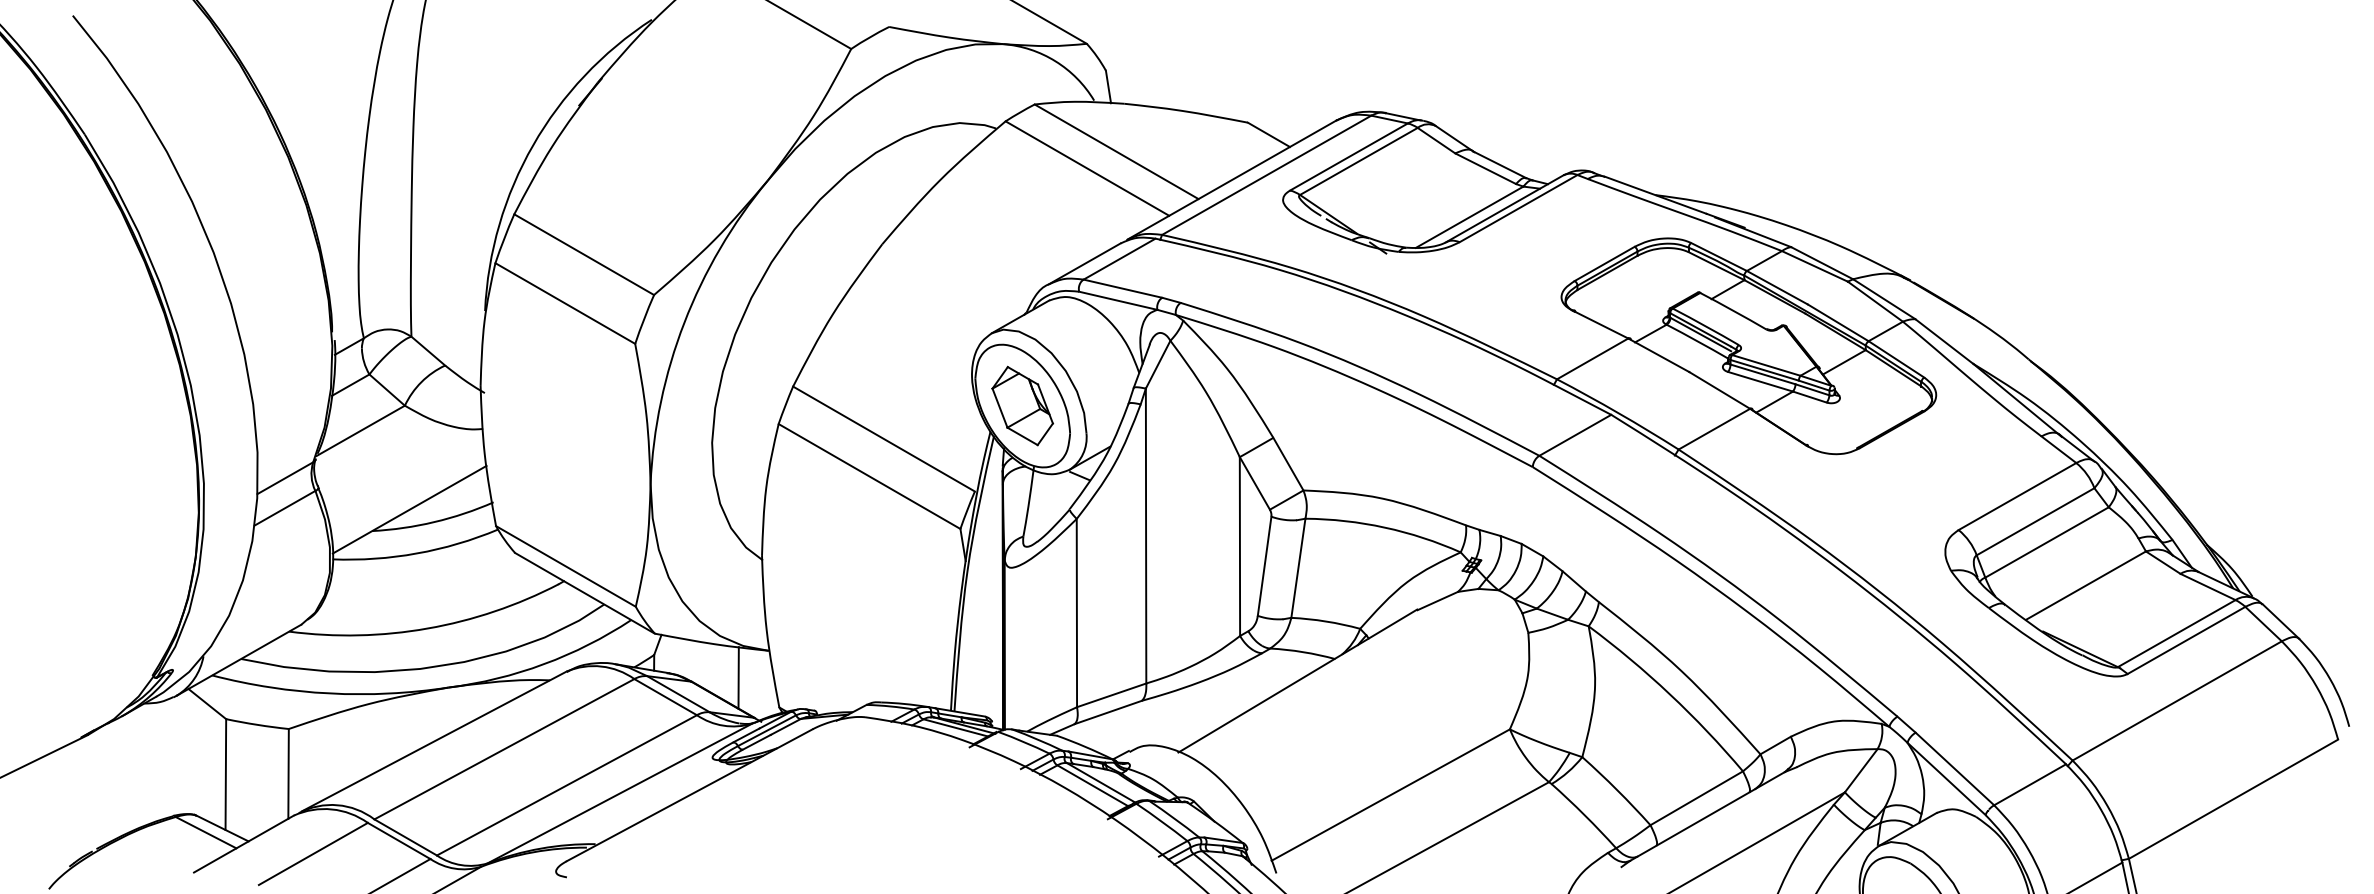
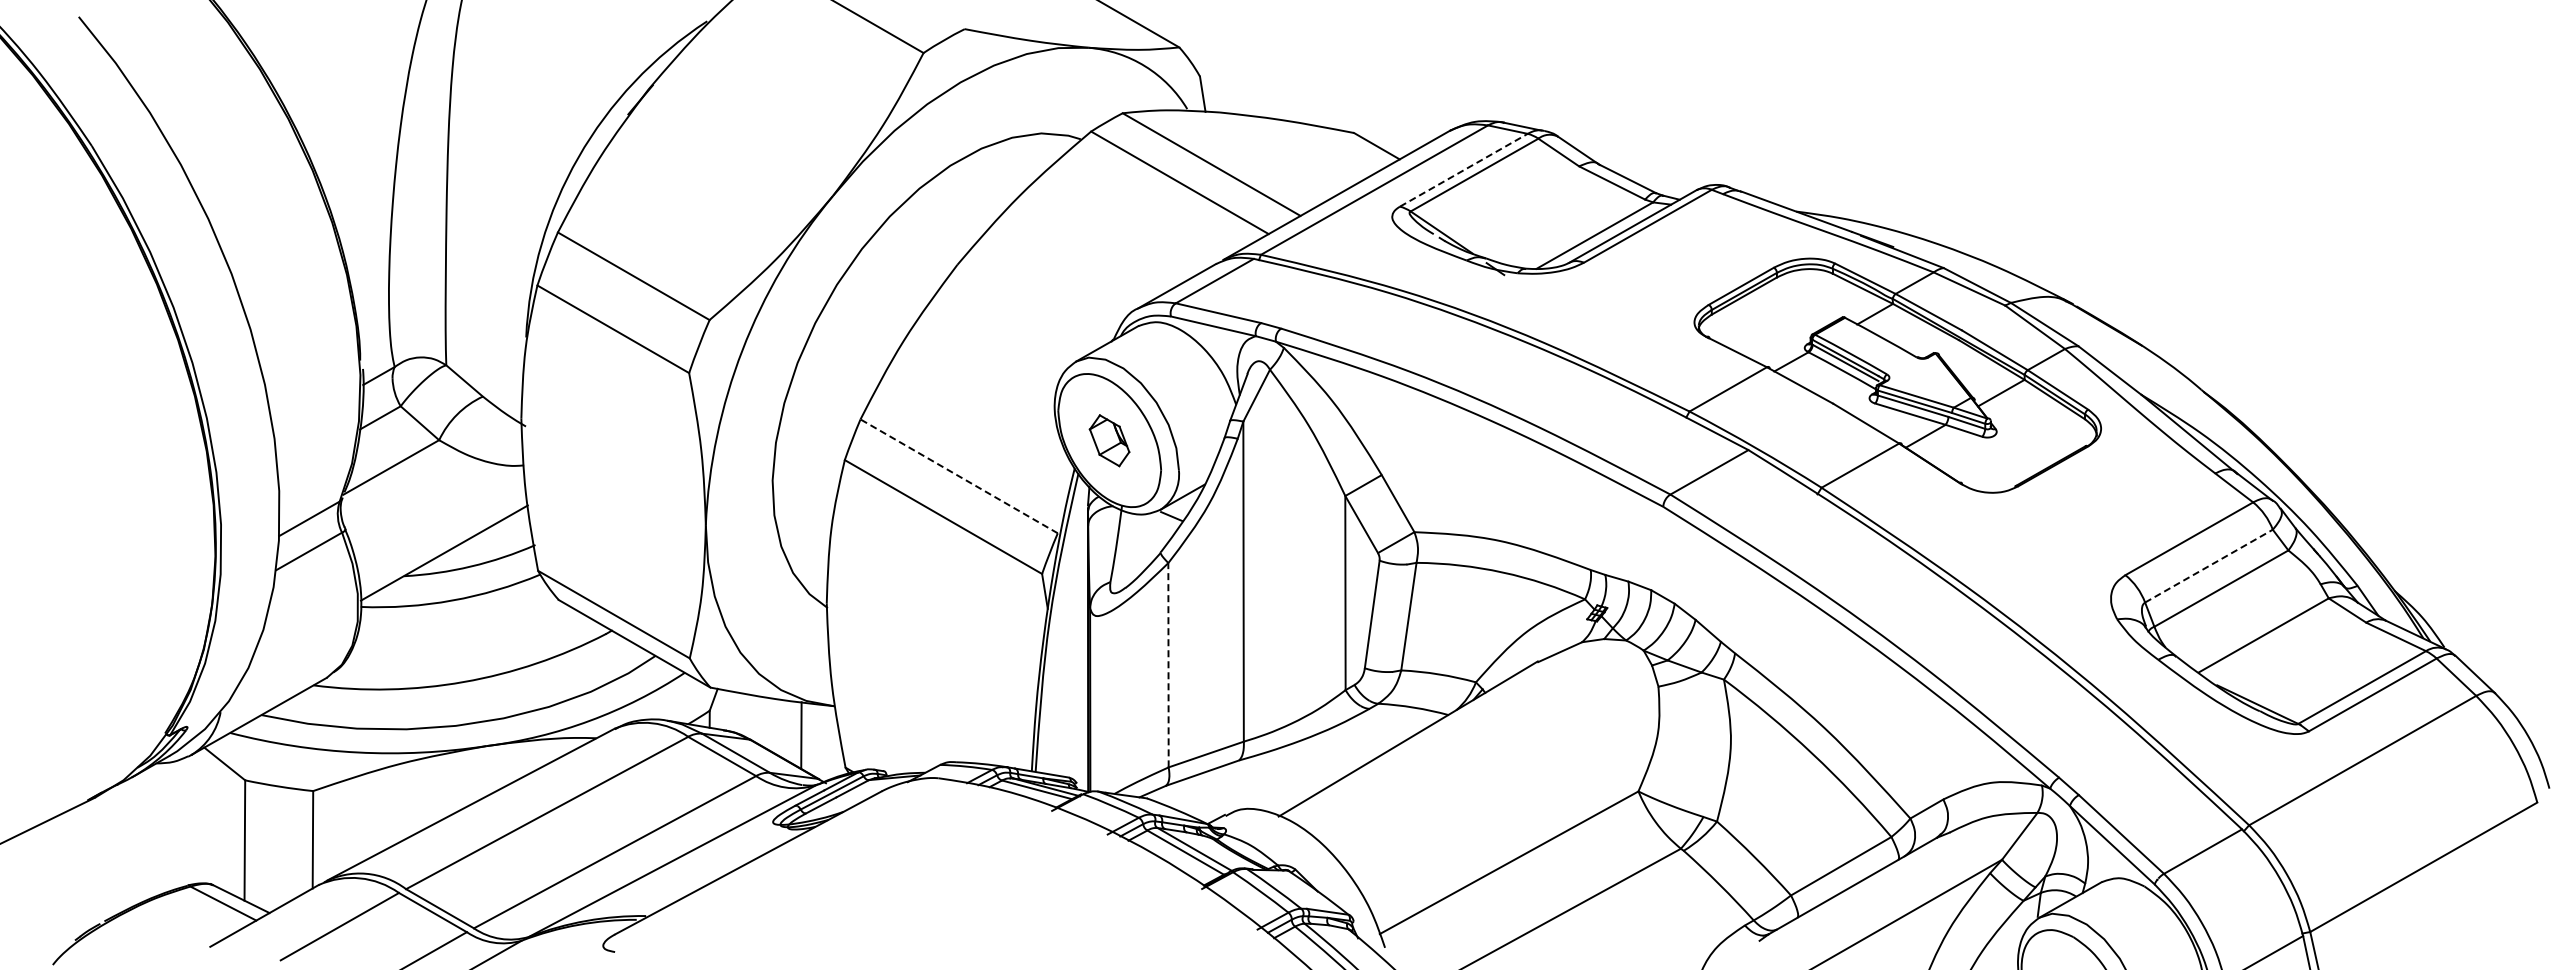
line: (1349, 156) -> (1464, 169), solid -> dashed
part: (1022, 405) -> (1109, 440), size x0.6
line: (884, 439) -> (959, 476), solid -> dashed
line: (2035, 522) -> (2208, 566), solid -> dashed
line: (1076, 612) -> (1168, 664), solid -> dashed

